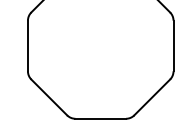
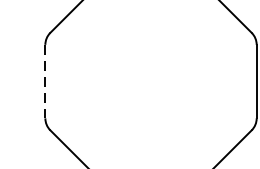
line: (27, 46) -> (44, 82), solid -> dashed

